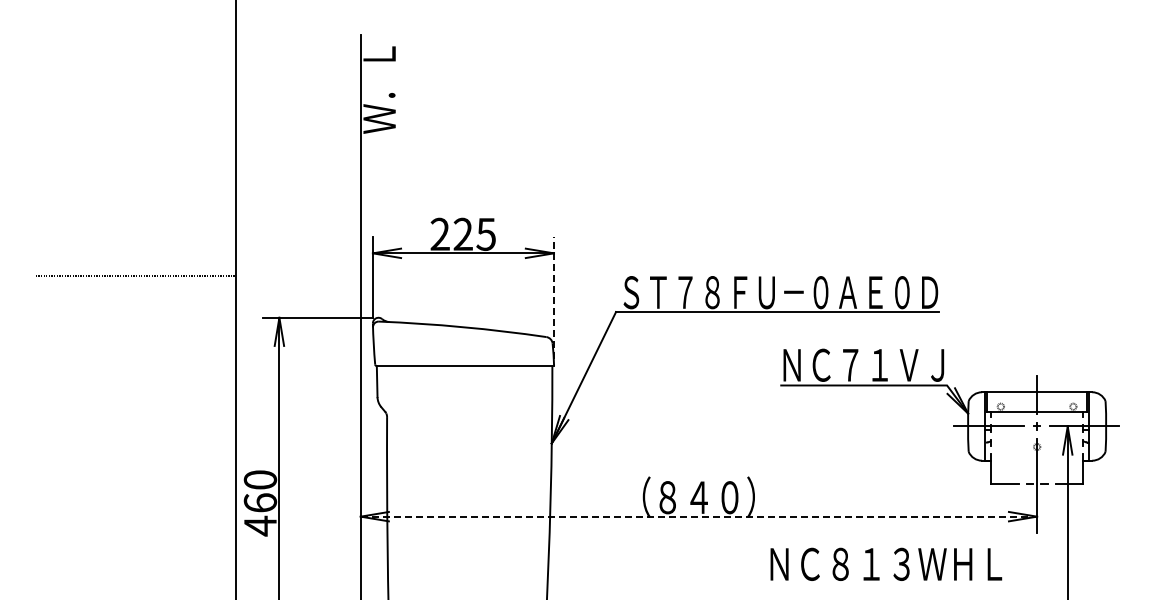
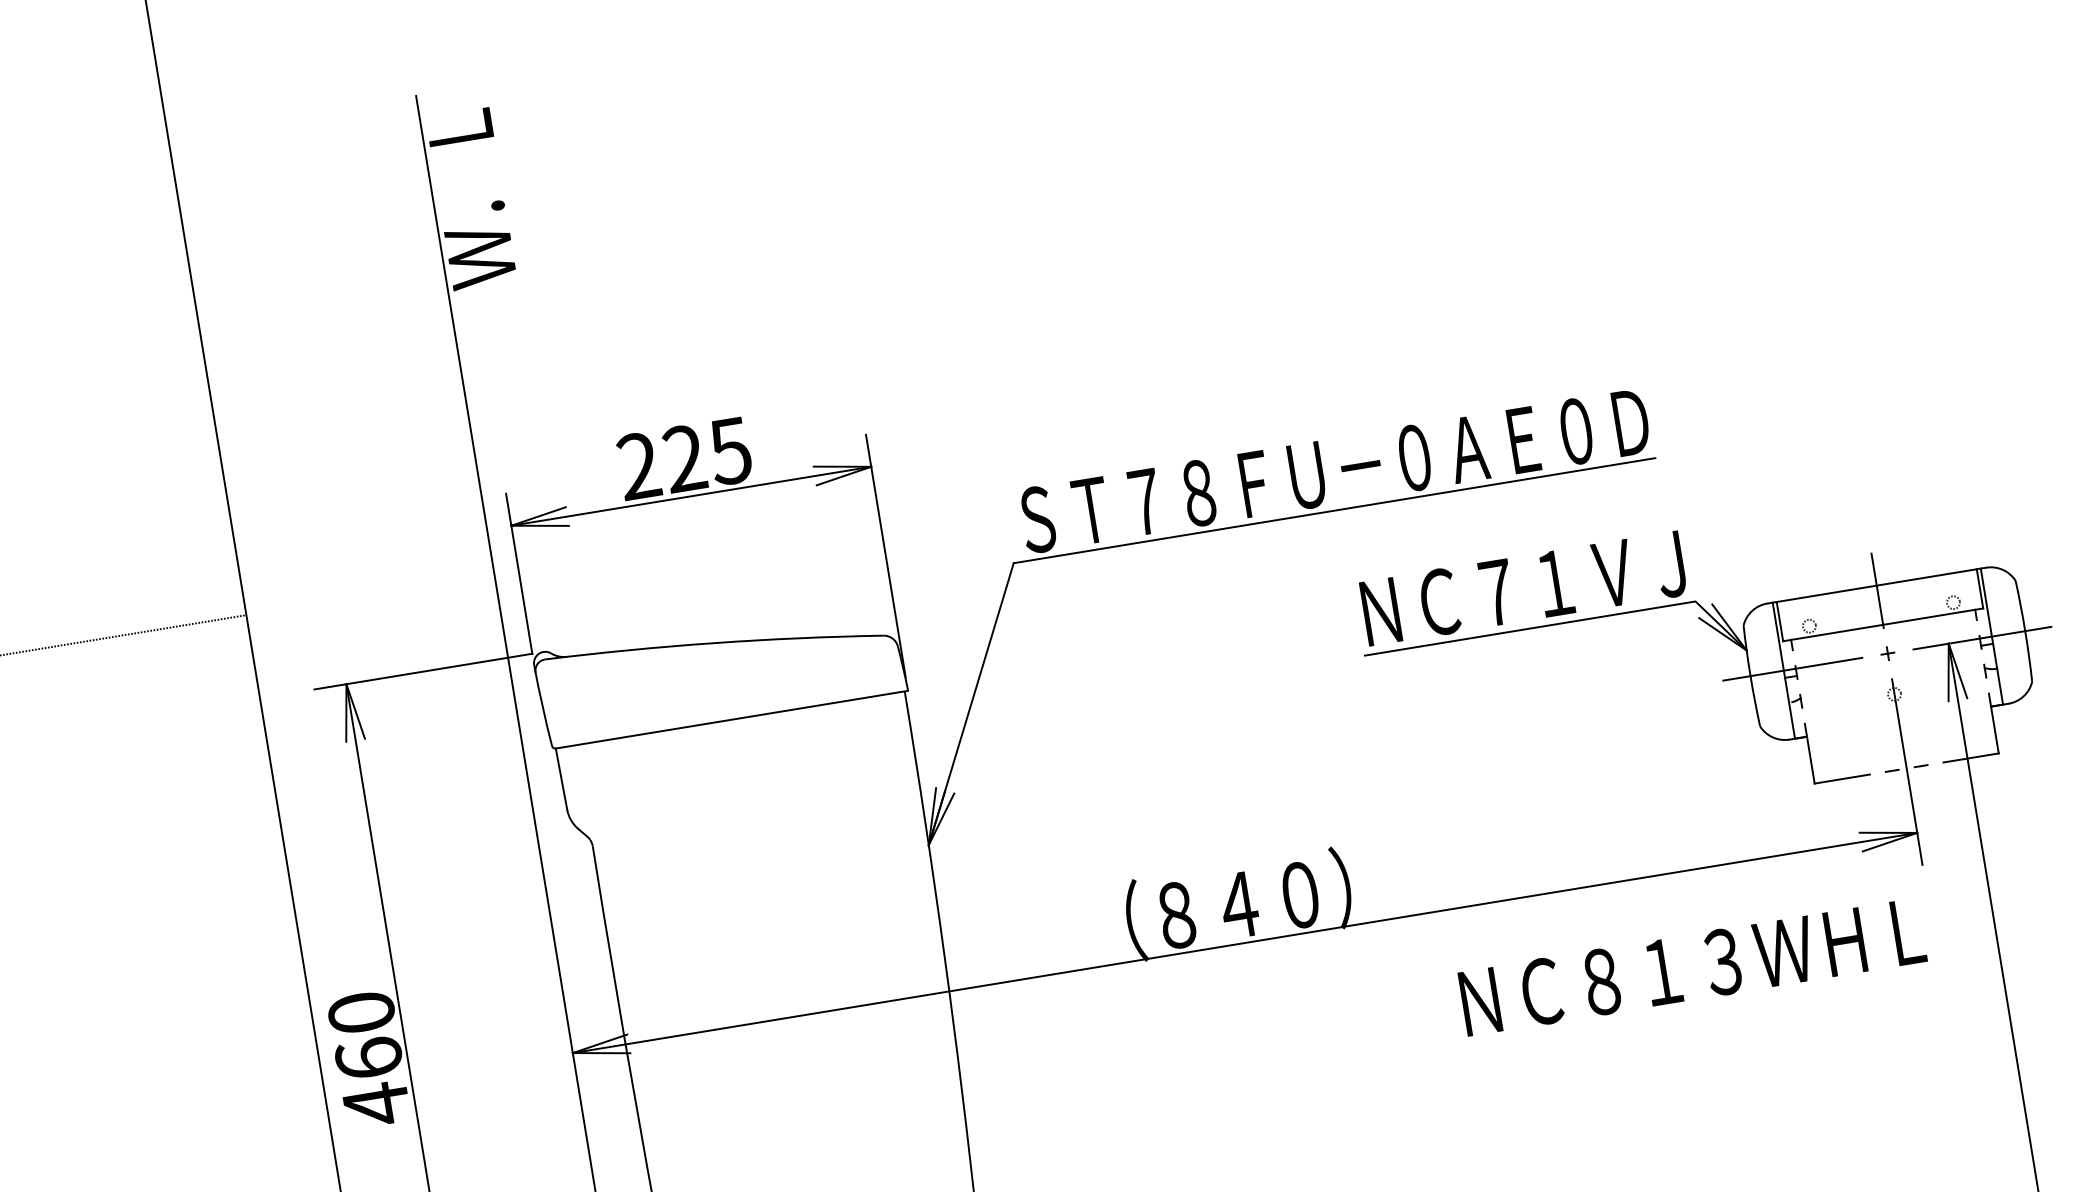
line: (553, 298) -> (884, 556), dashed -> solid
line: (699, 516) -> (1246, 942), dashed -> solid
text: (886, 563) -> (1692, 965), moved

